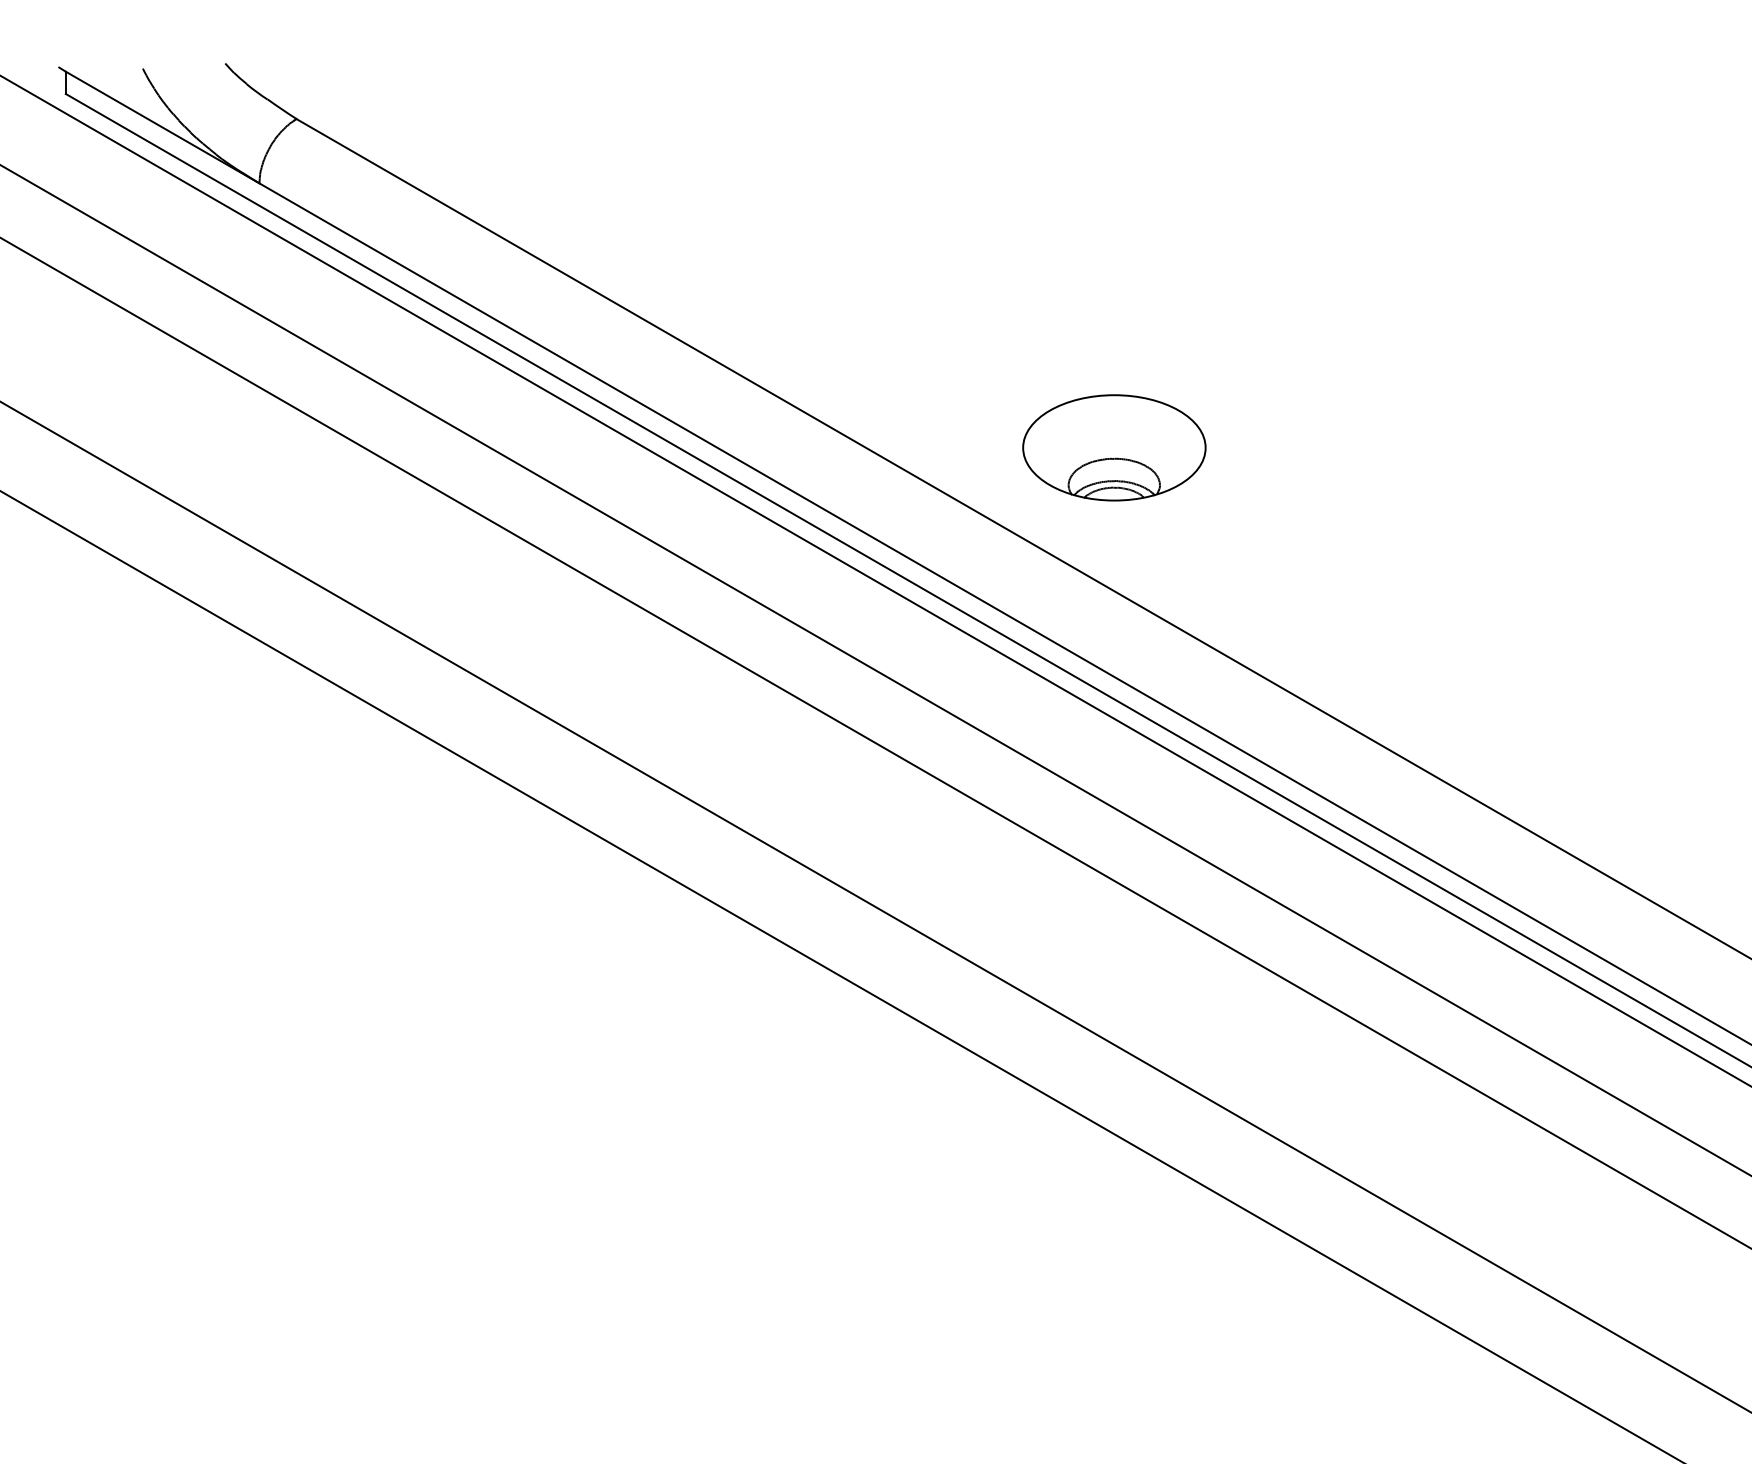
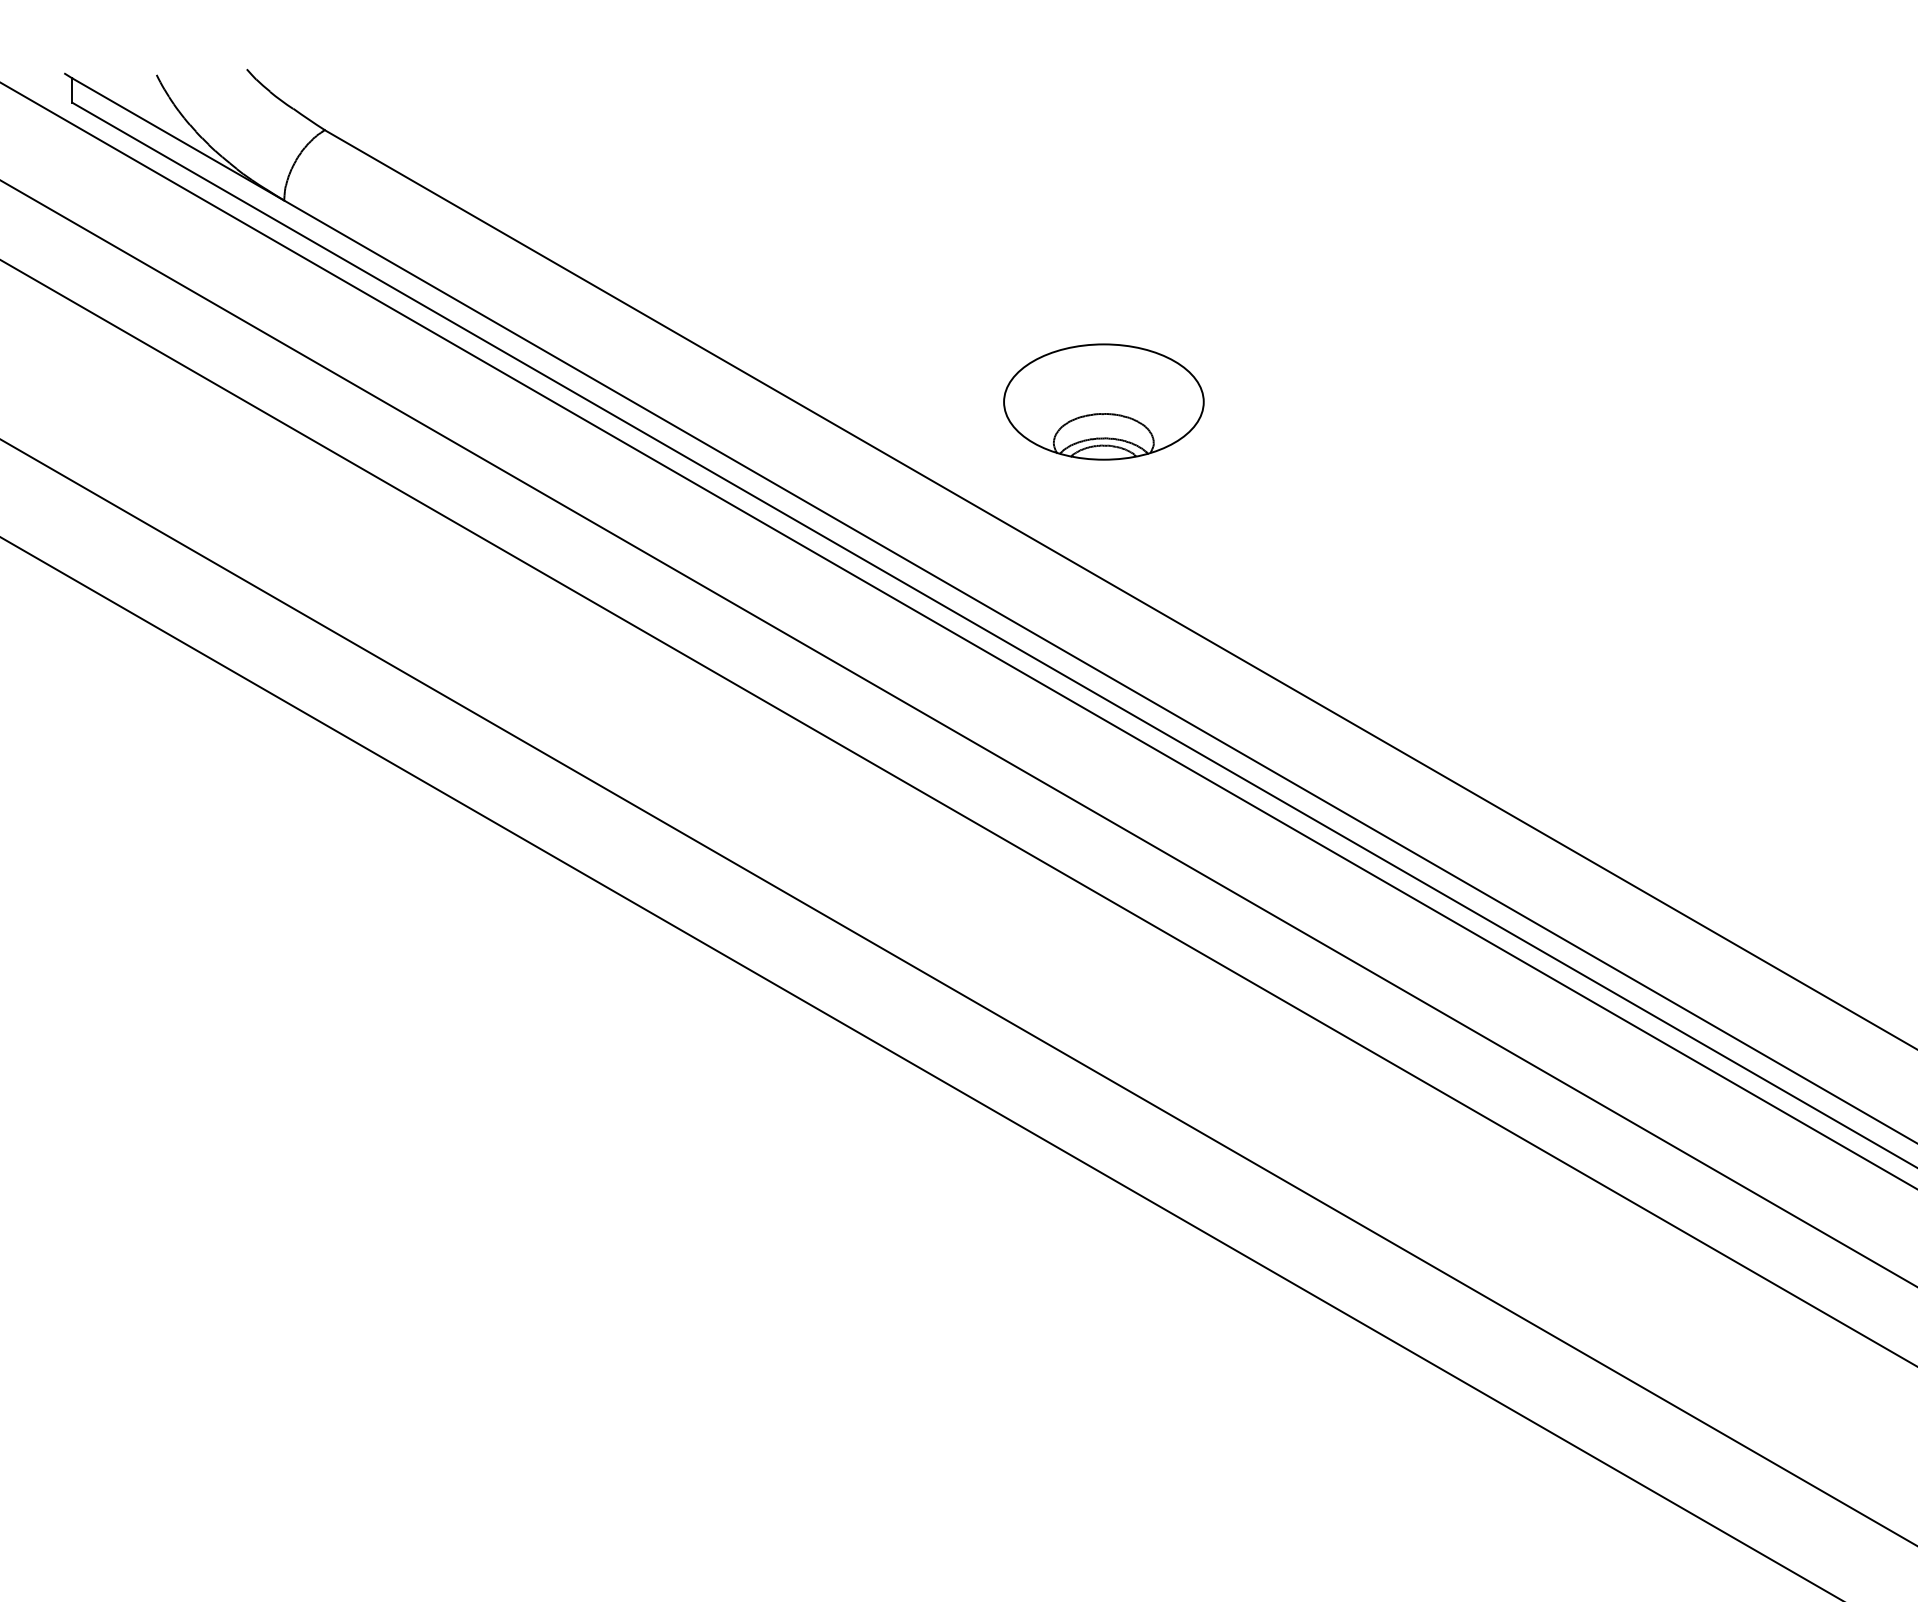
part: (1114, 447) -> (1103, 401), moved

